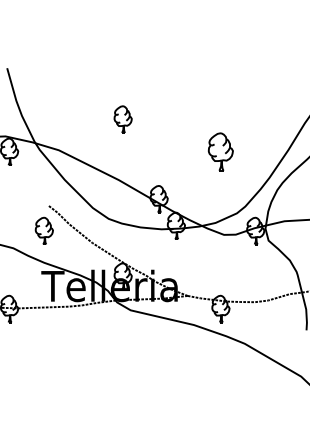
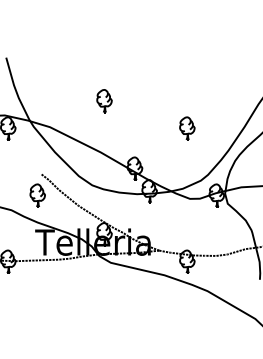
part: (221, 151) -> (187, 128), size x0.71

